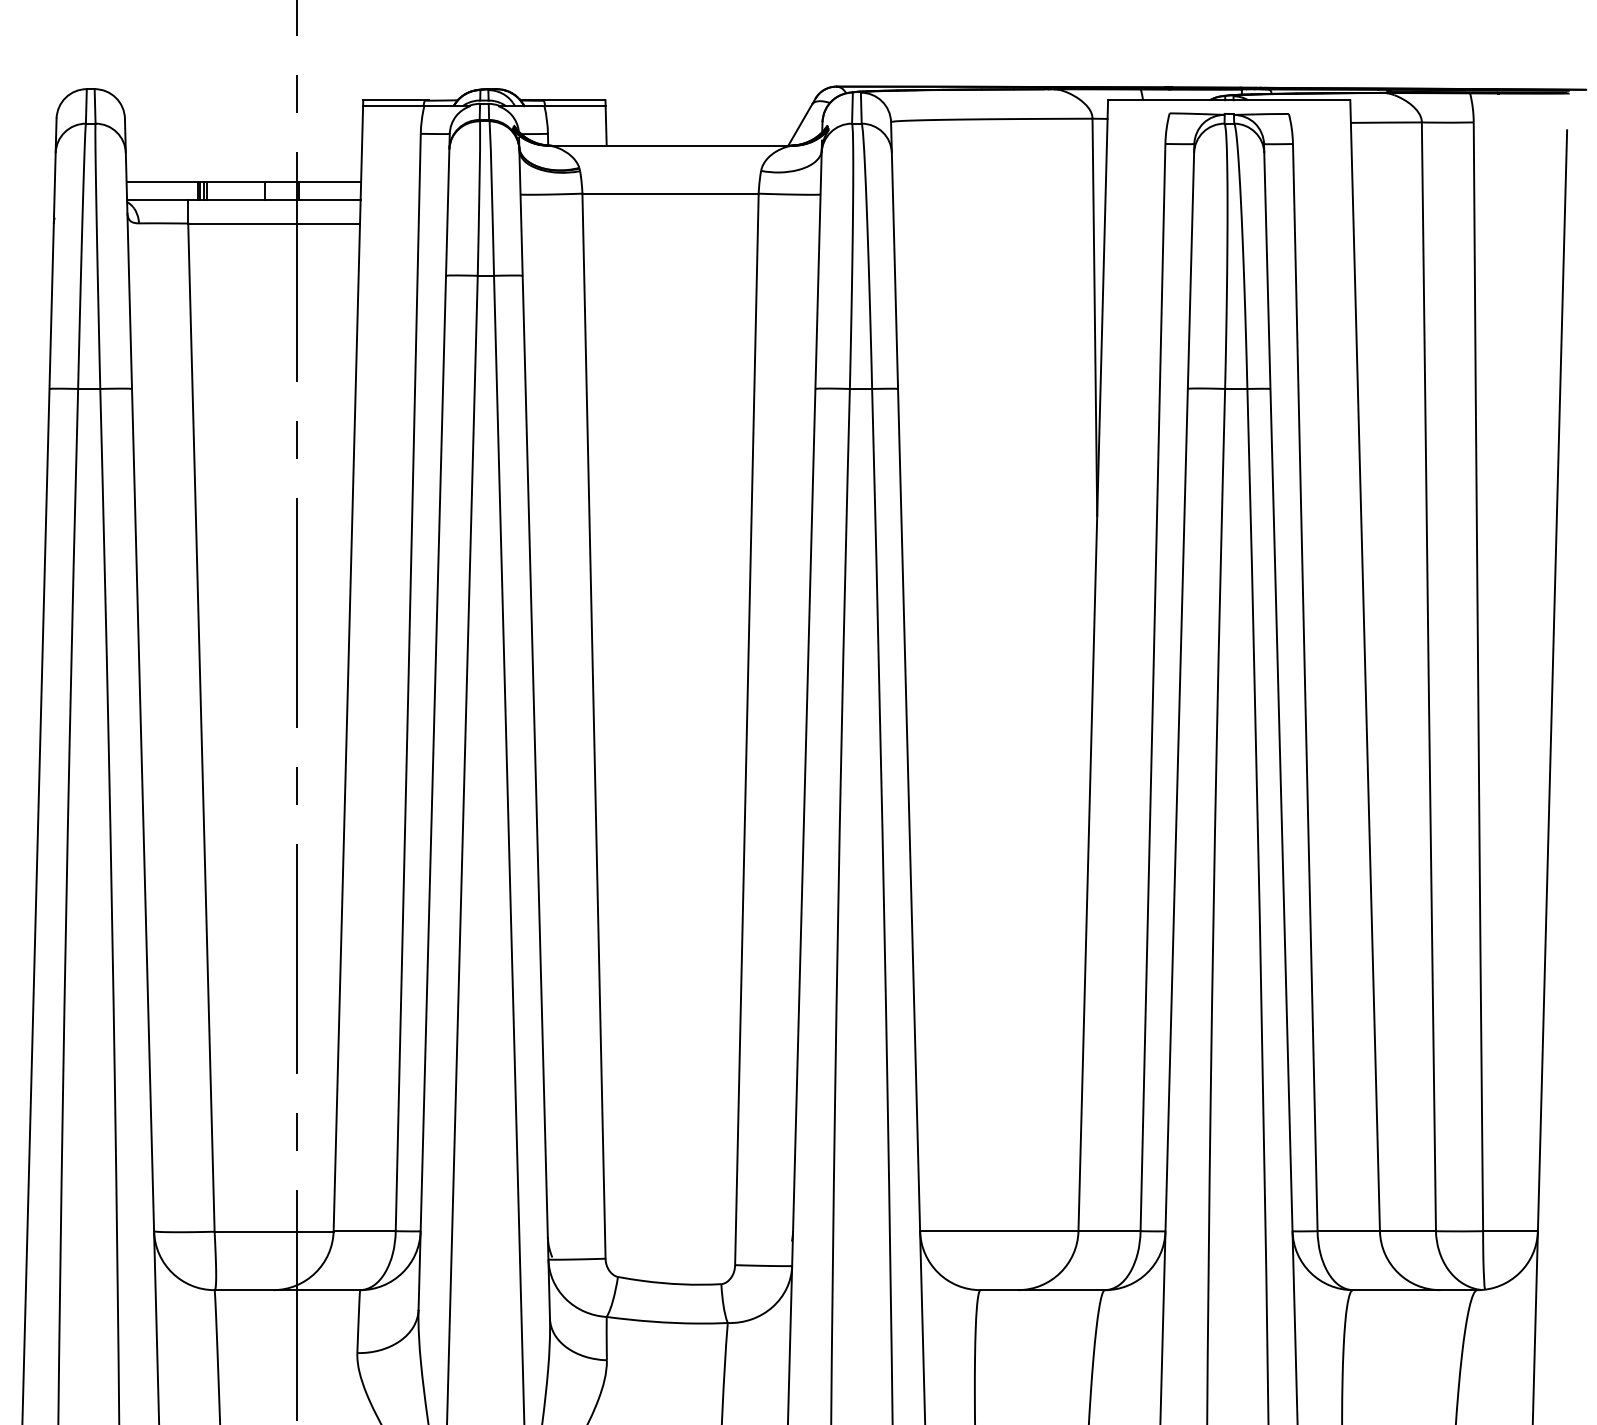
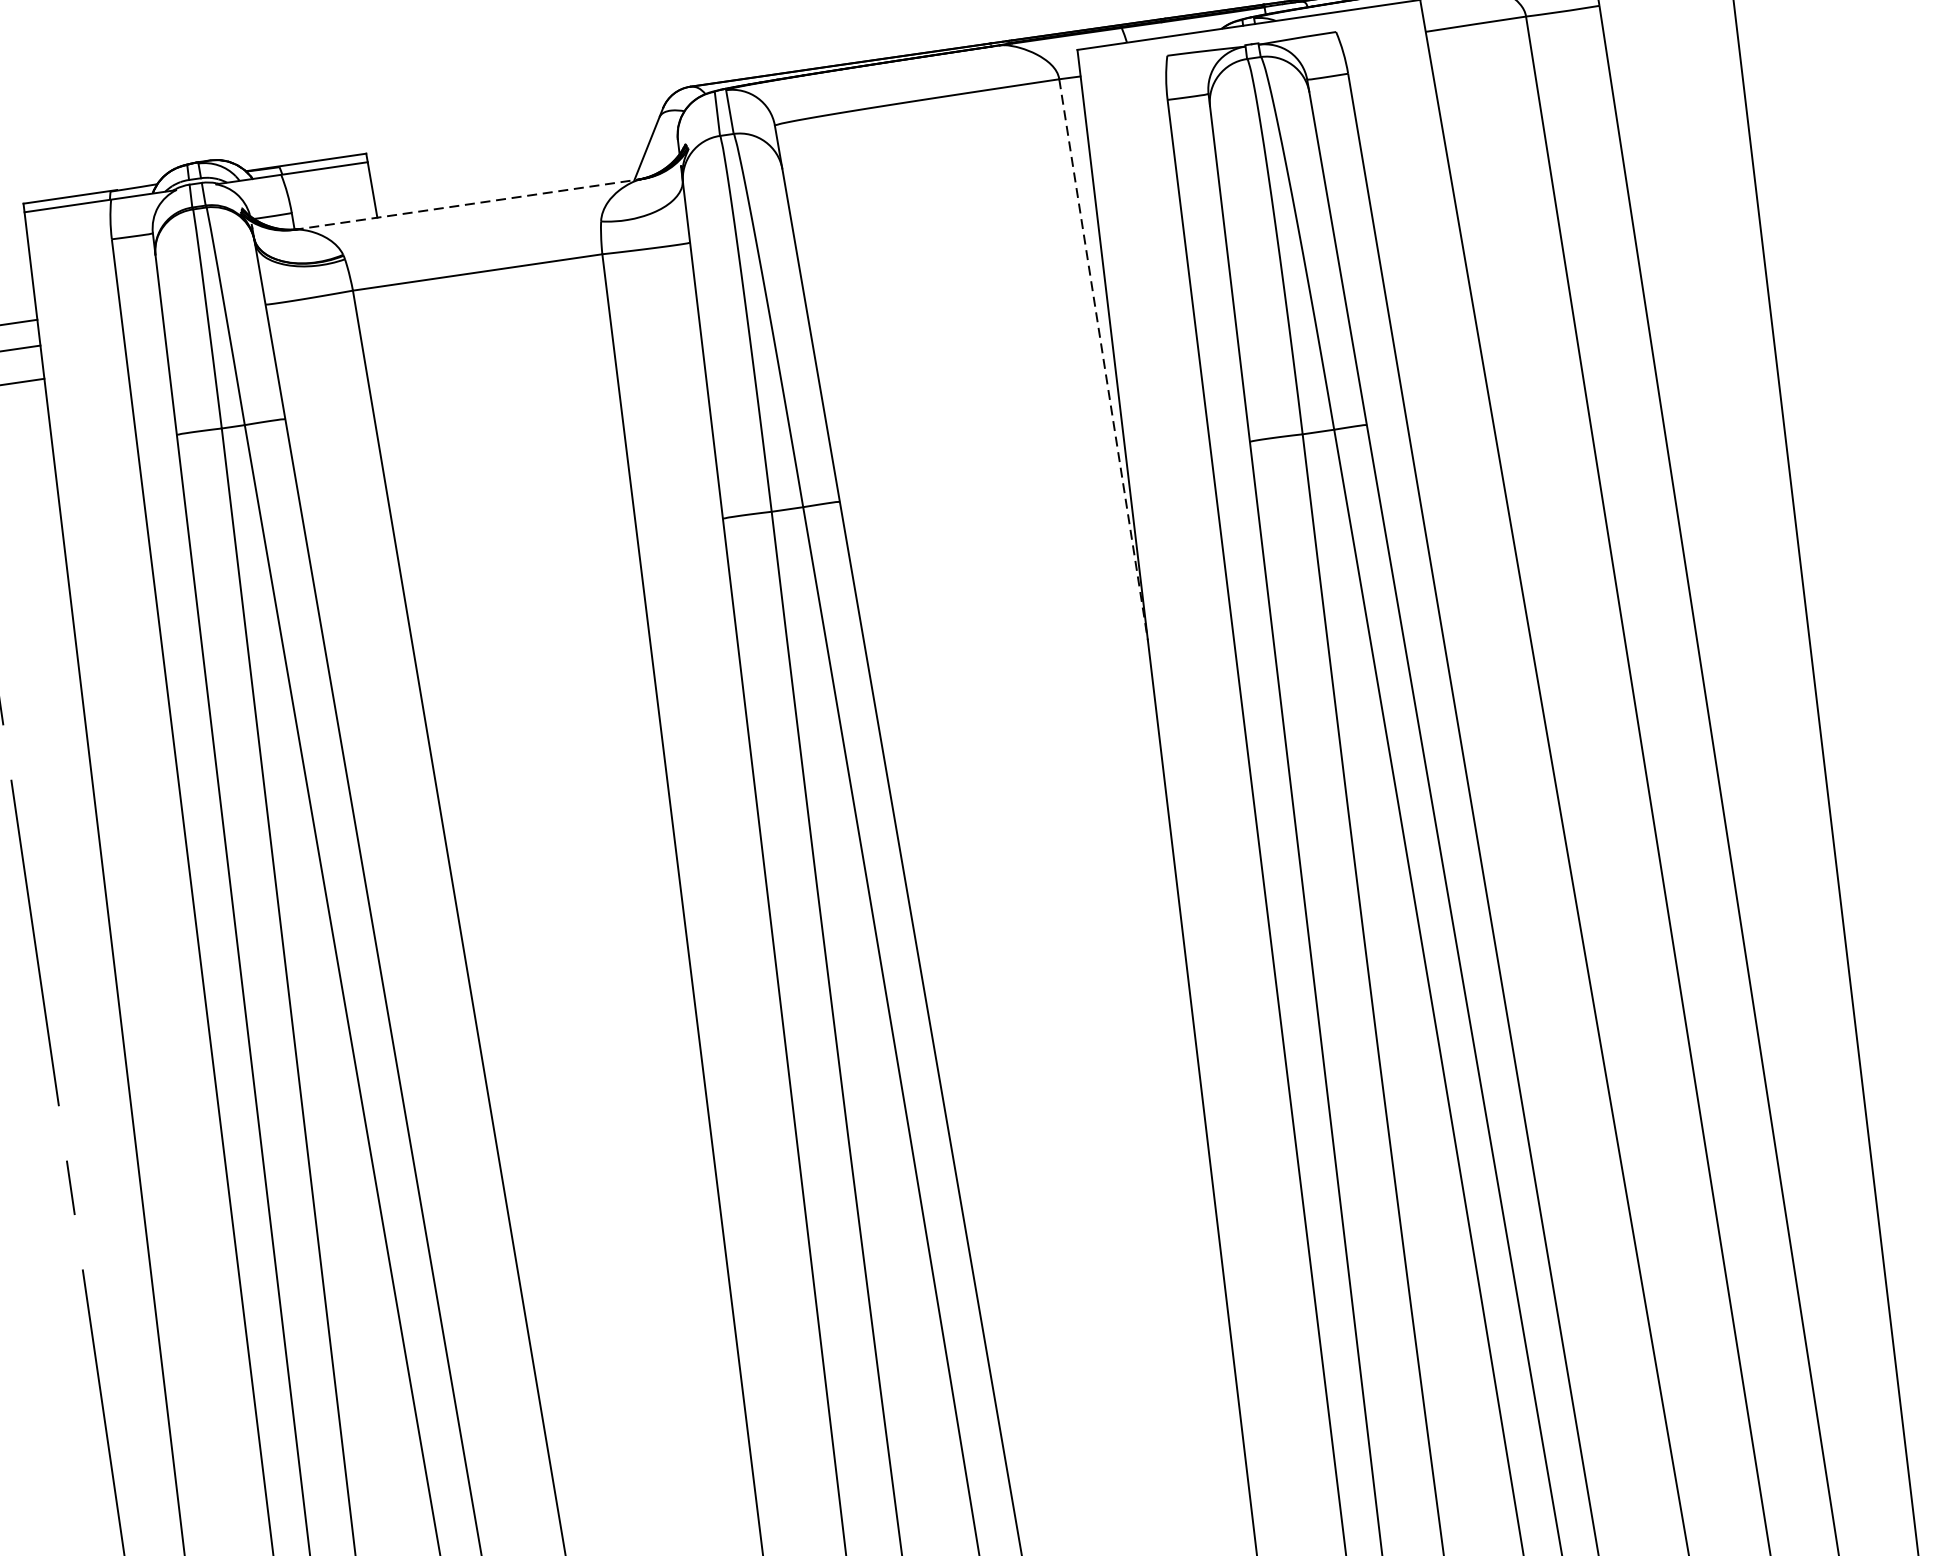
line: (671, 145) -> (469, 204), solid -> dashed
line: (1094, 317) -> (1103, 360), solid -> dashed

